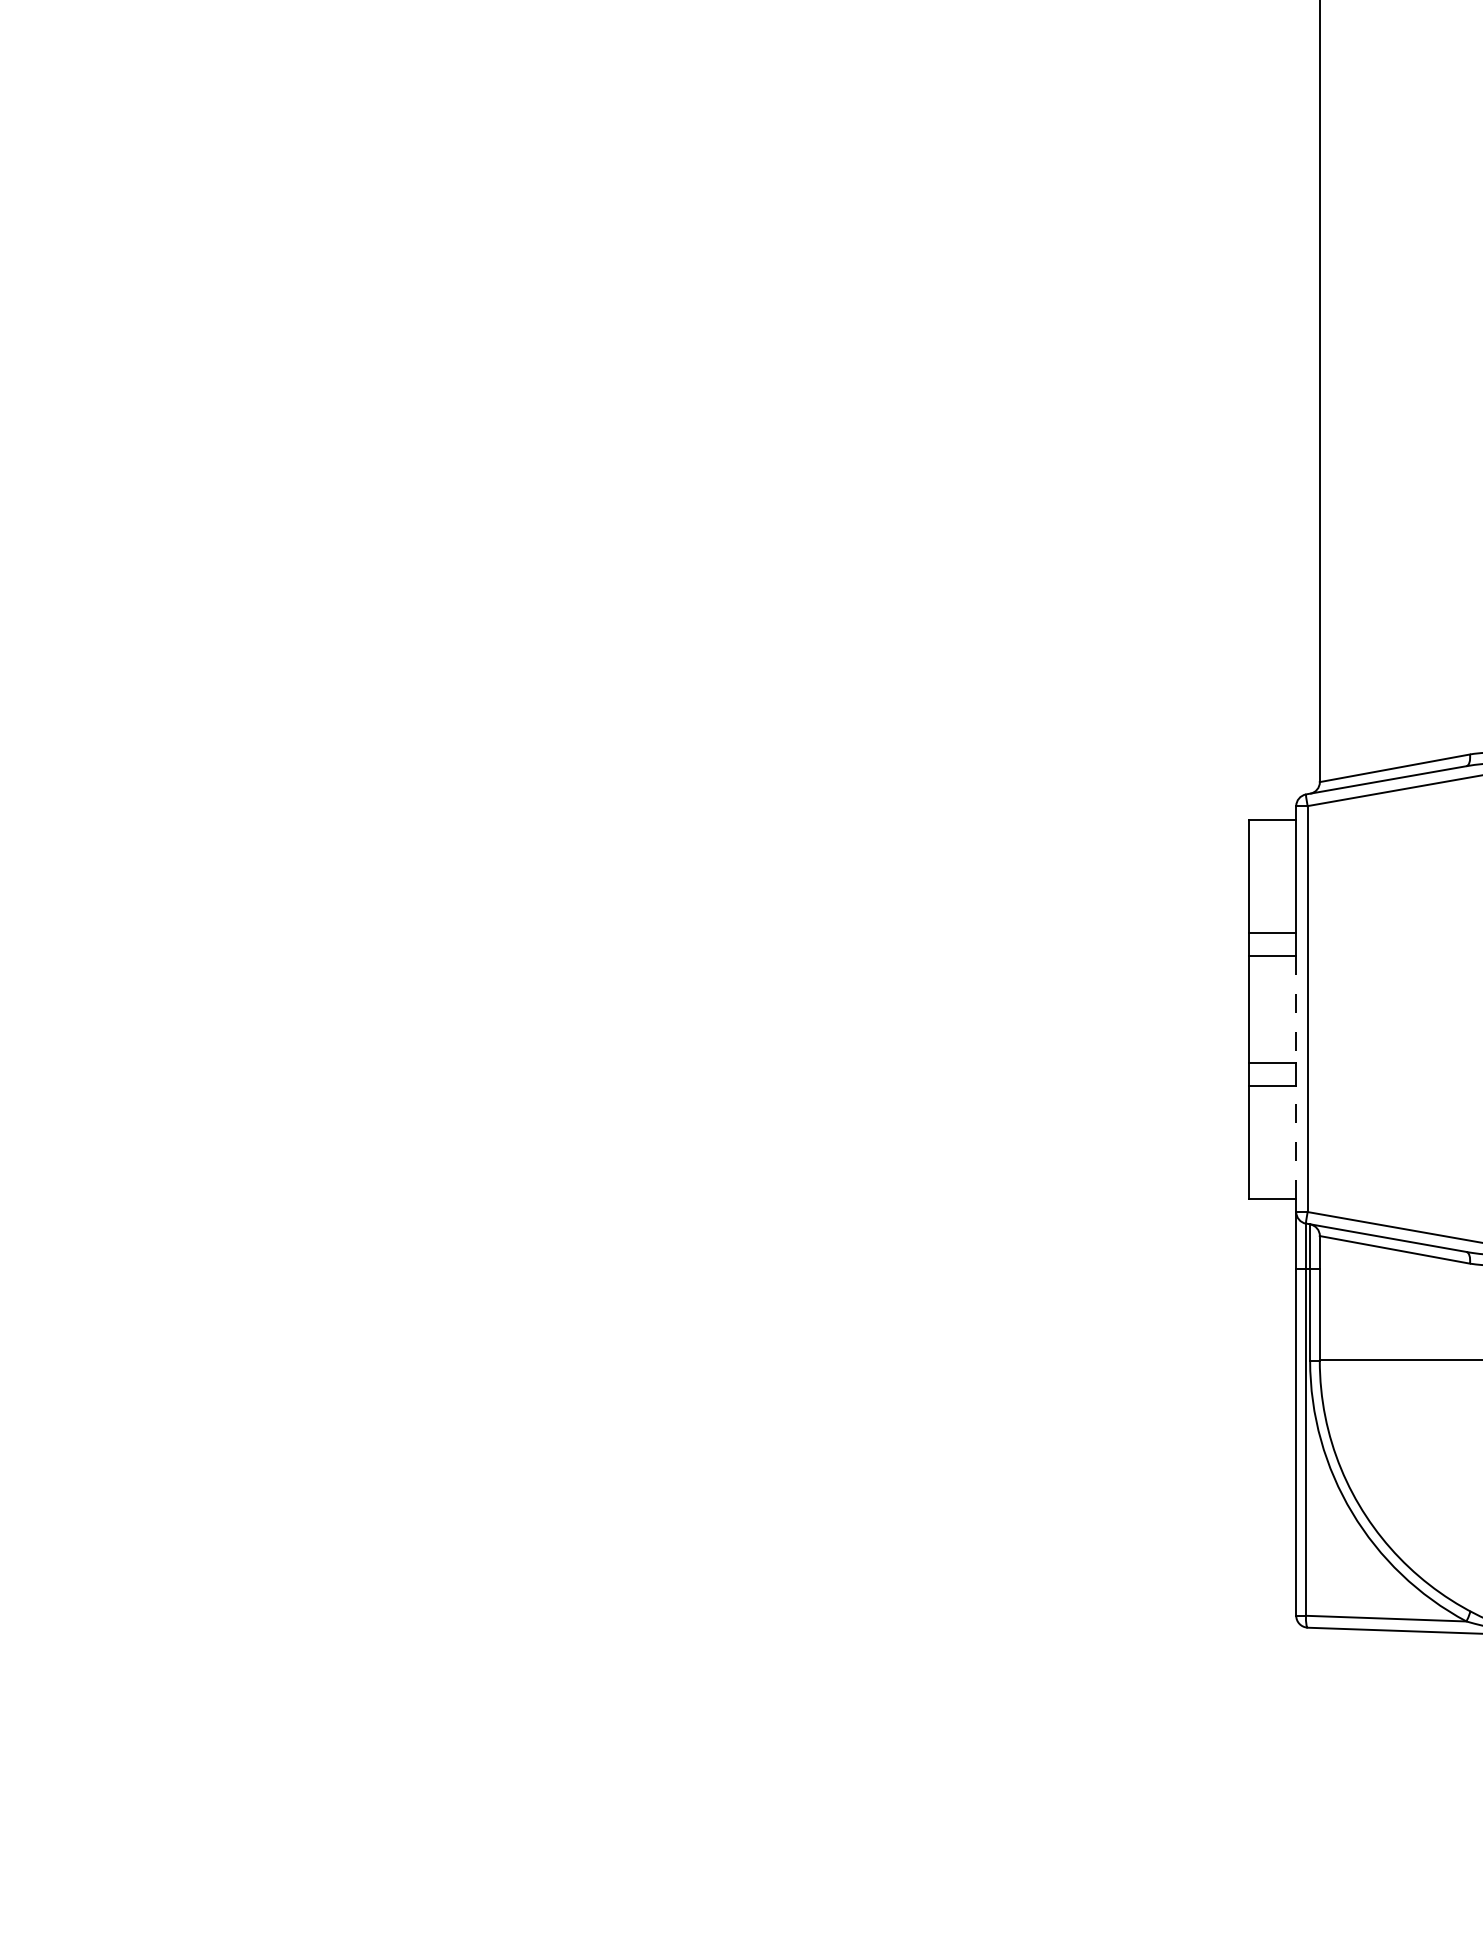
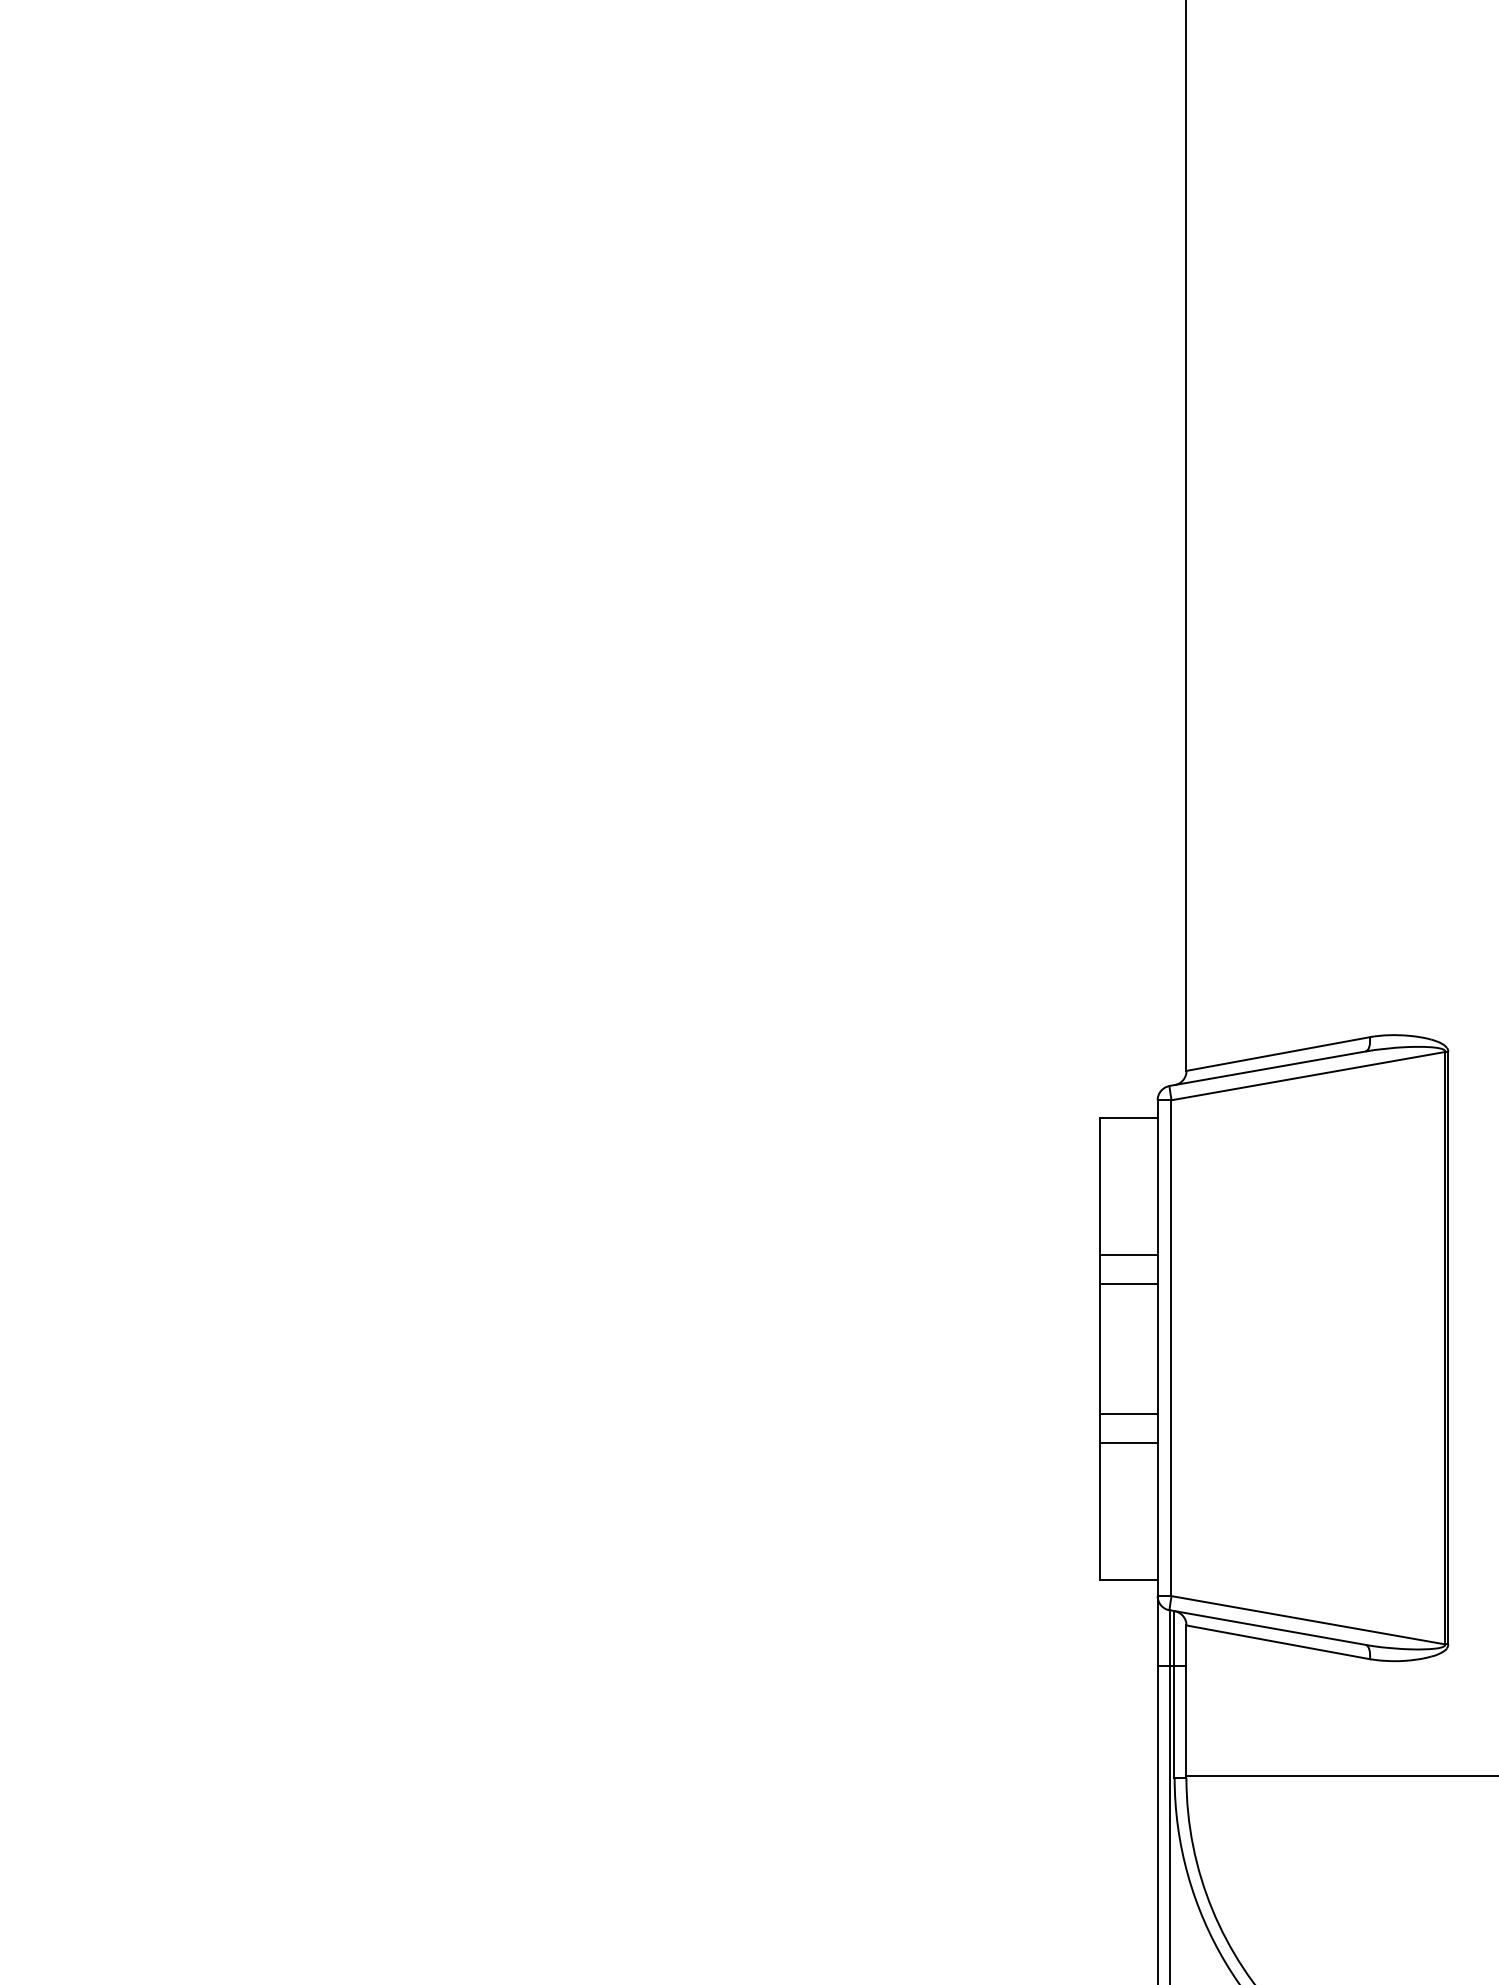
line: (1296, 1010) -> (1157, 1349), dashed -> solid
line: (1296, 1142) -> (1157, 1511), dashed -> solid

